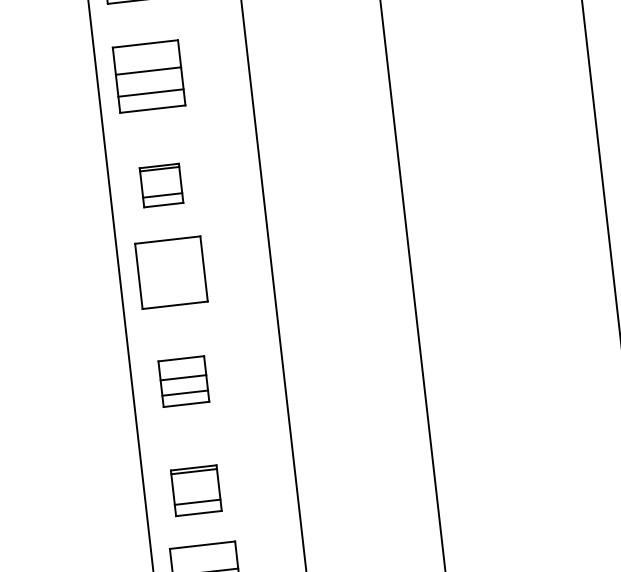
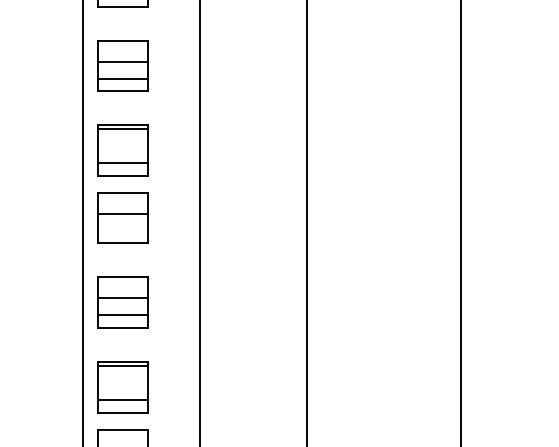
part: (160, 185) -> (122, 150), size x1.67
line: (170, 266) -> (122, 213), added
part: (183, 381) -> (122, 302), size x1.43
part: (195, 491) -> (122, 387), size x1.43

